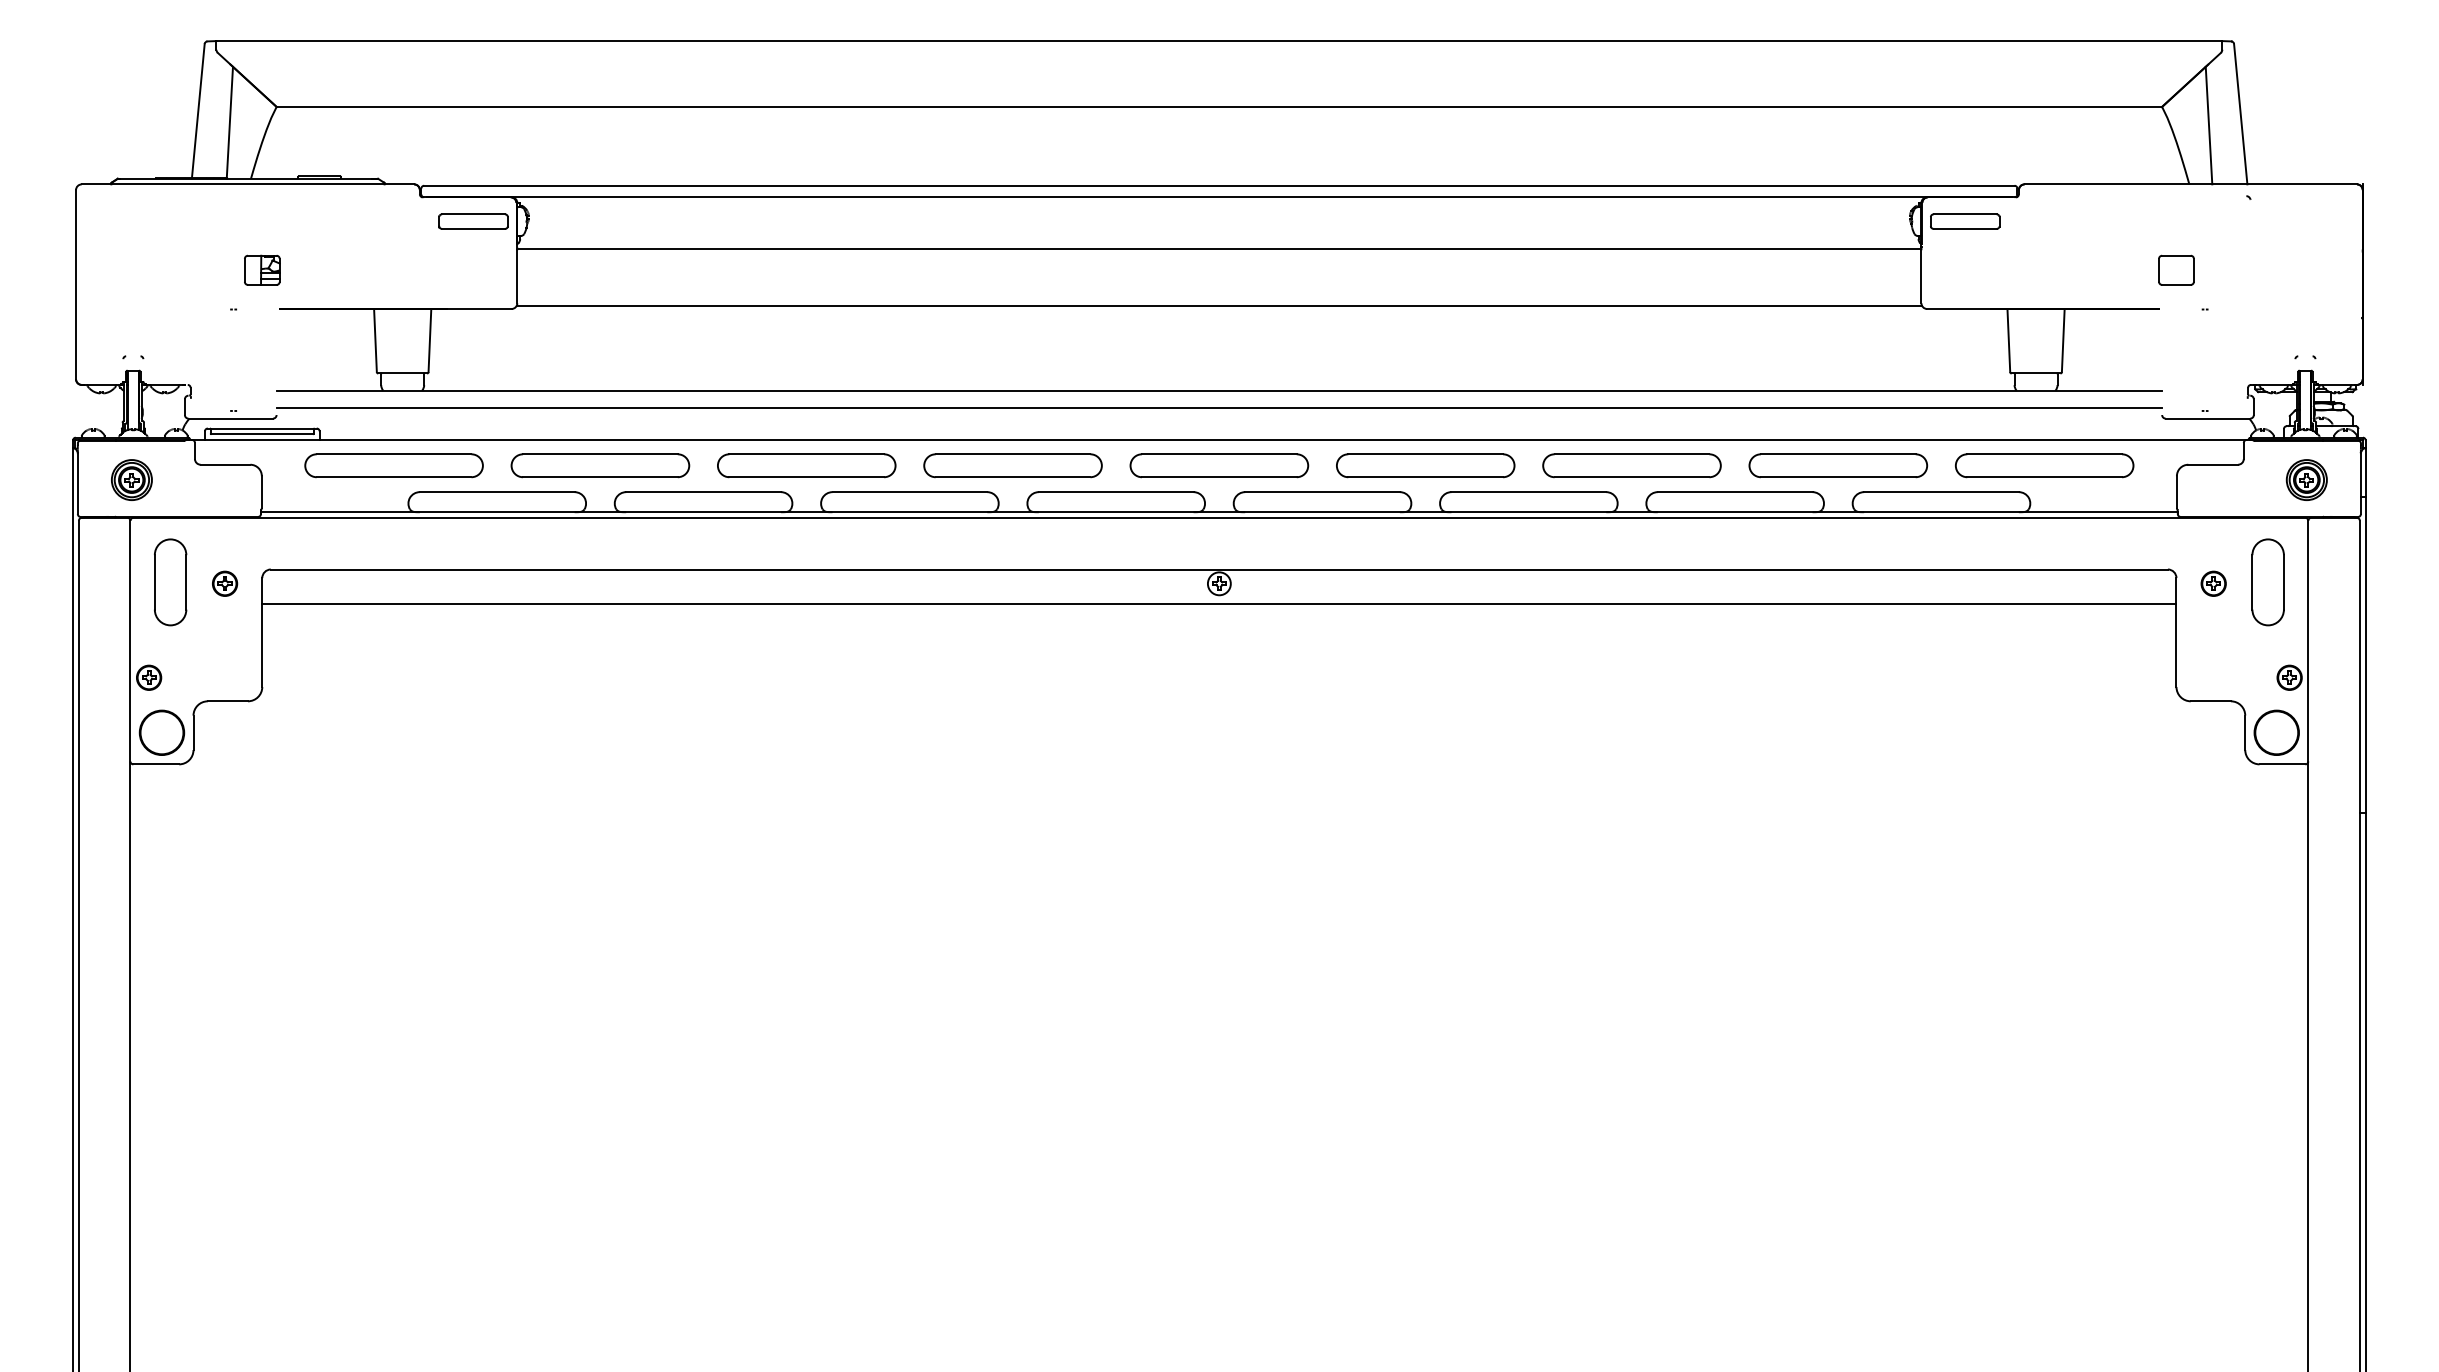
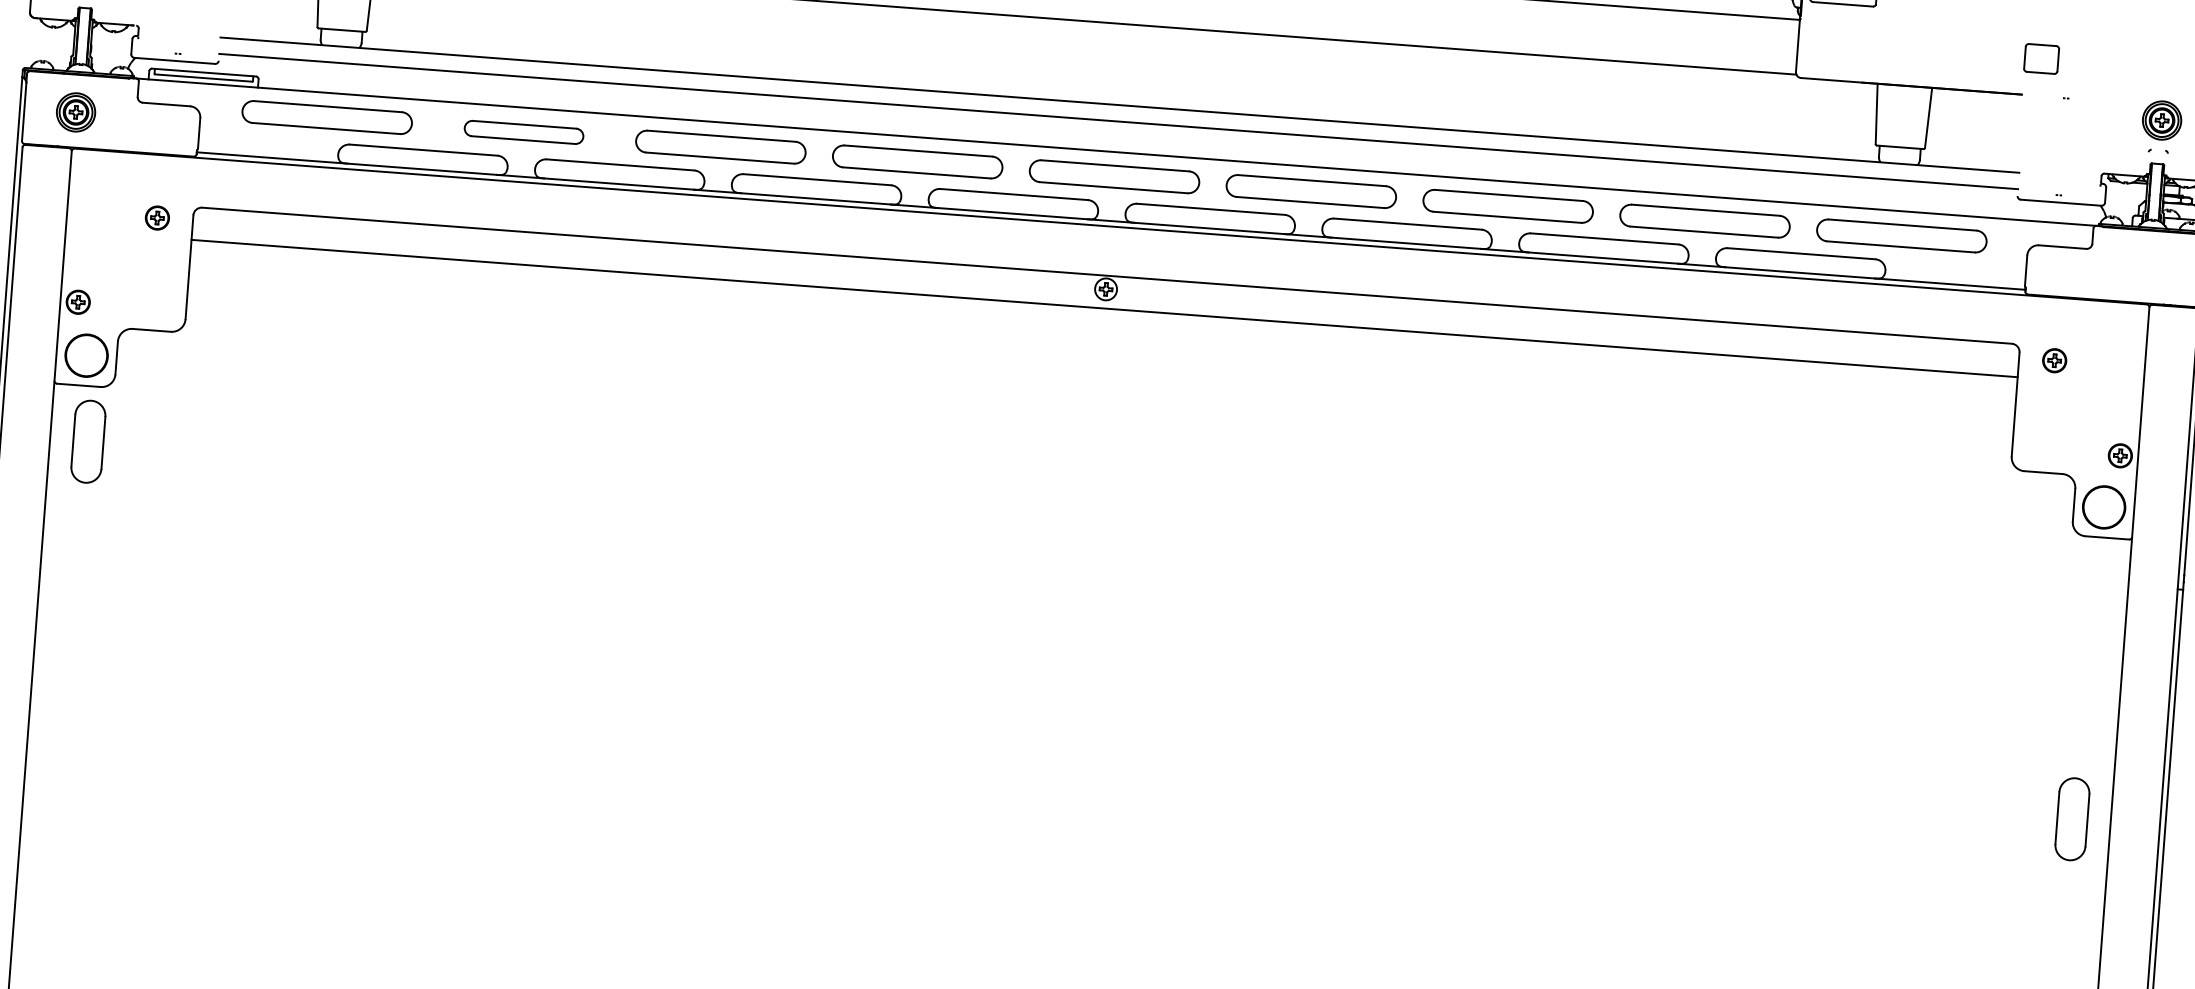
part: (600, 465) -> (524, 132), size x0.7
part: (2306, 479) -> (2161, 119), moved
part: (170, 582) -> (88, 441), moved
part: (2267, 582) -> (2071, 819), moved

